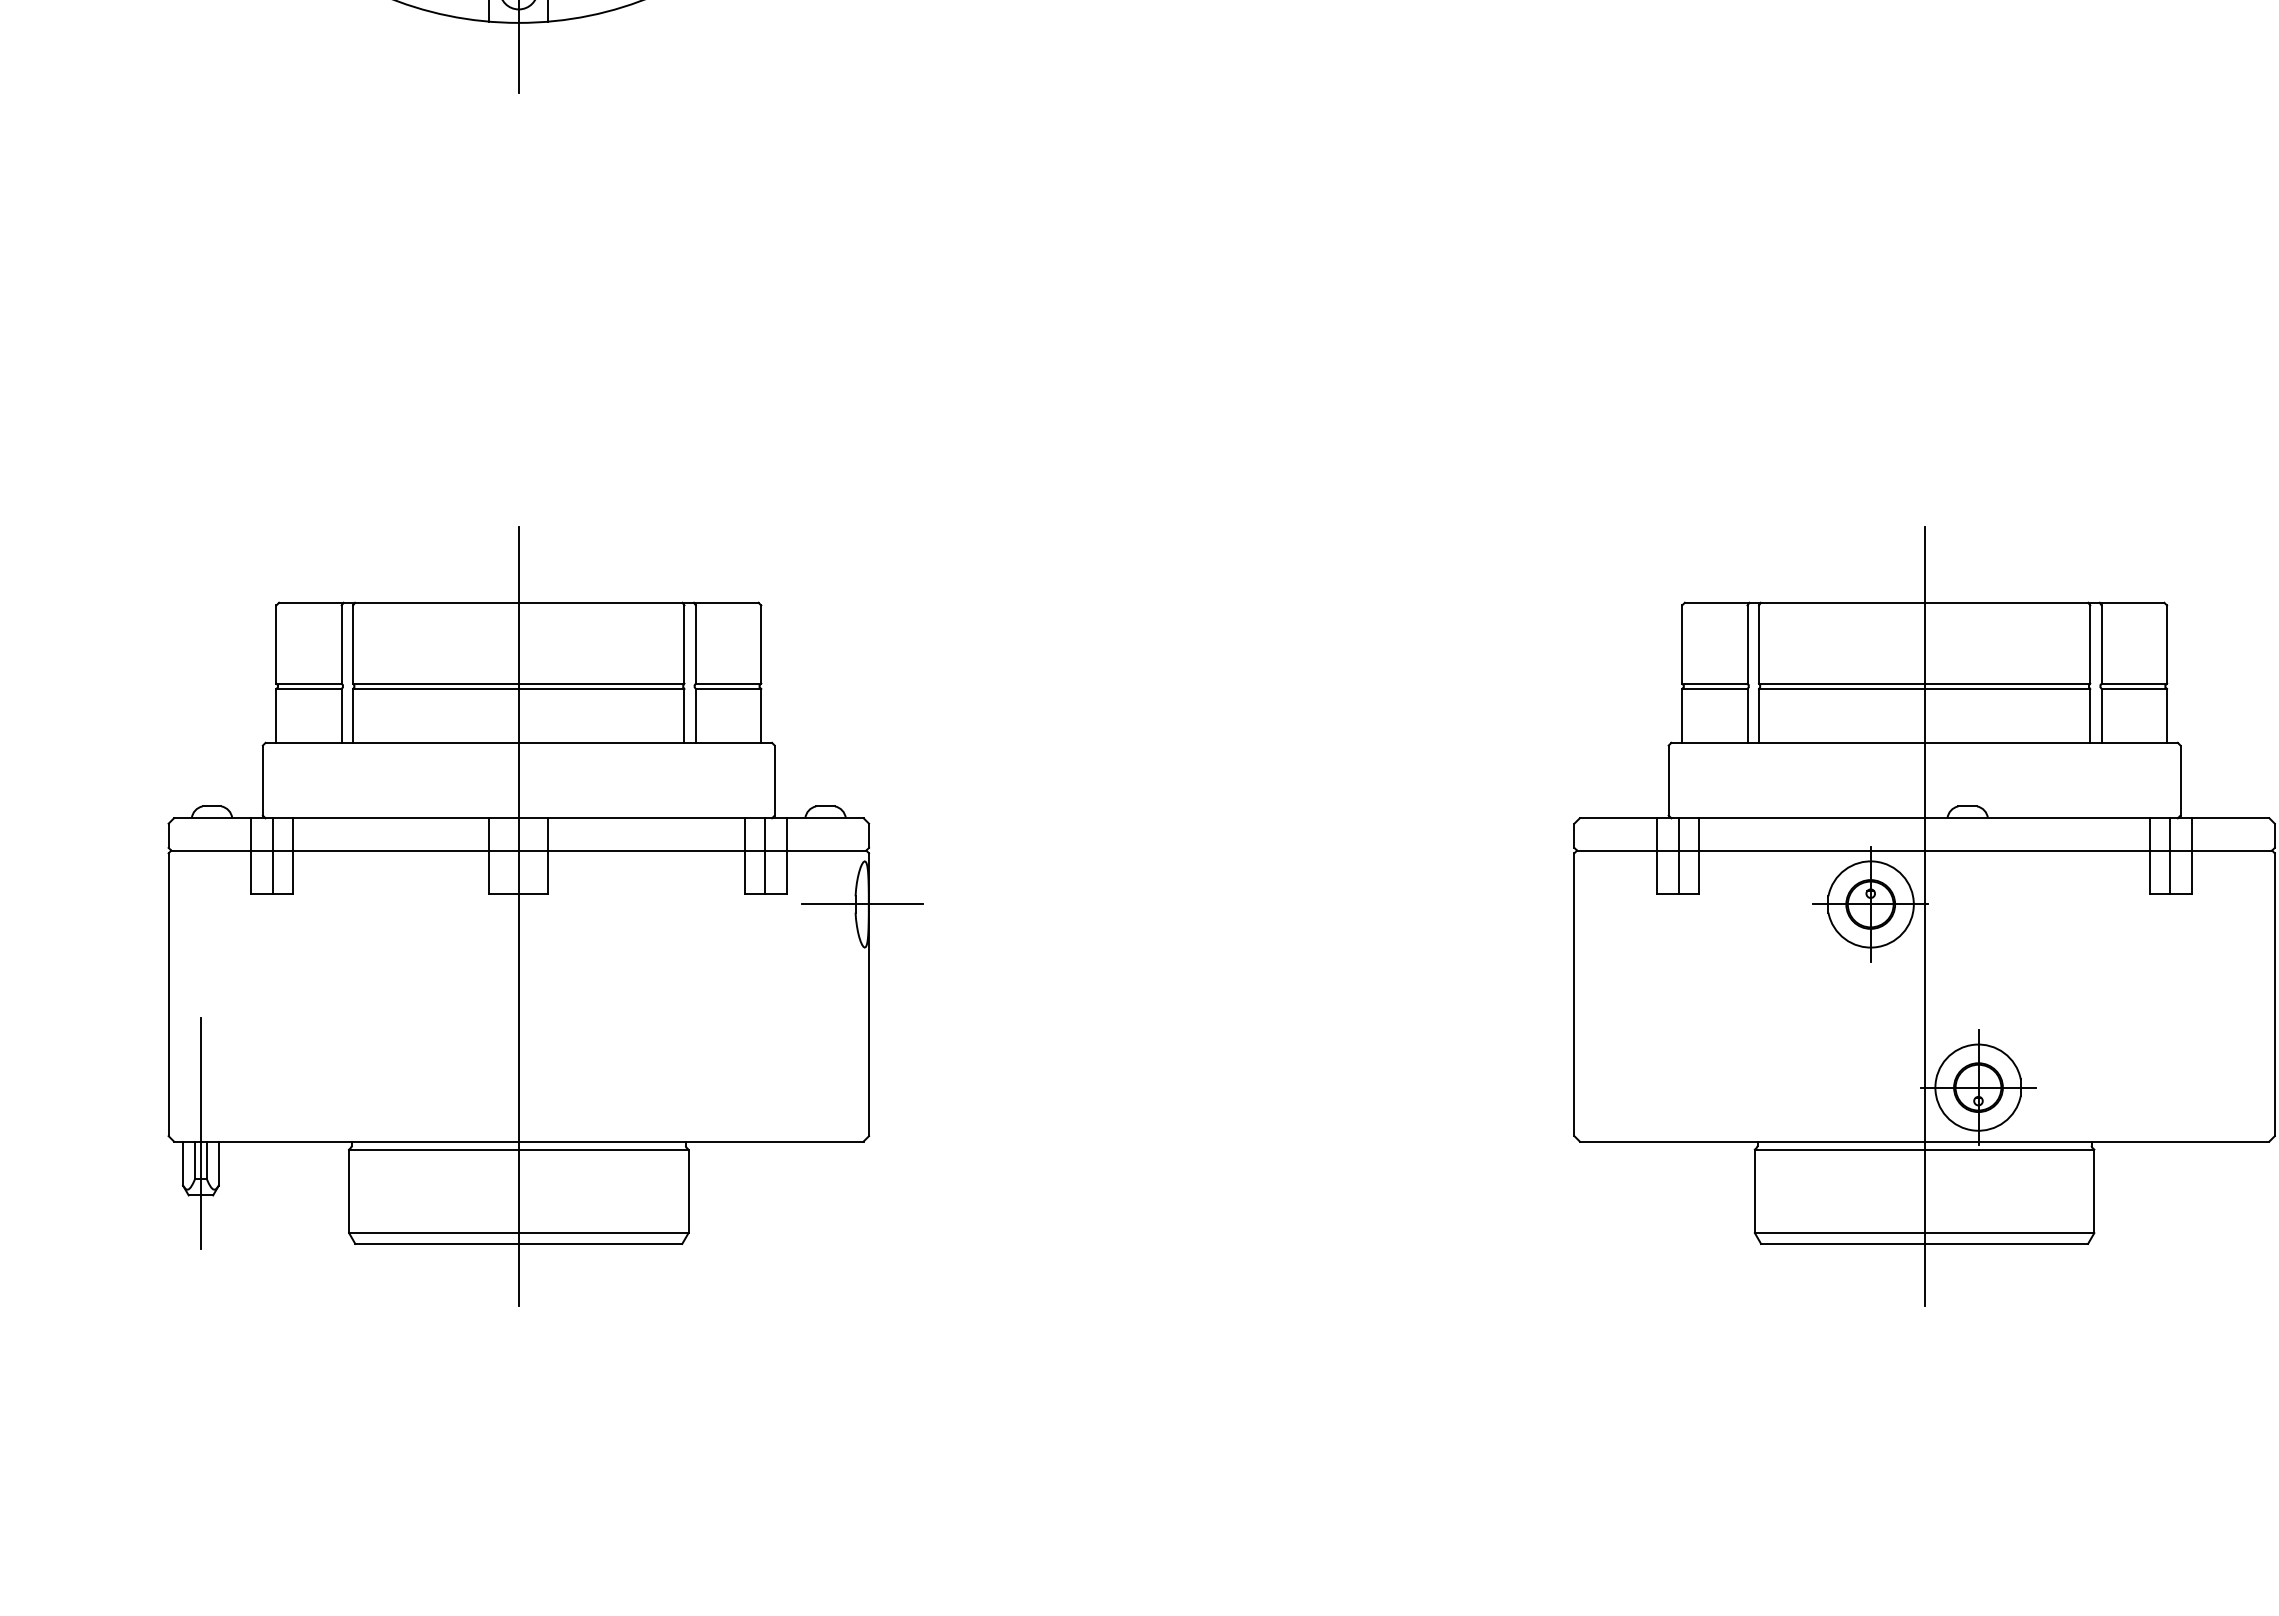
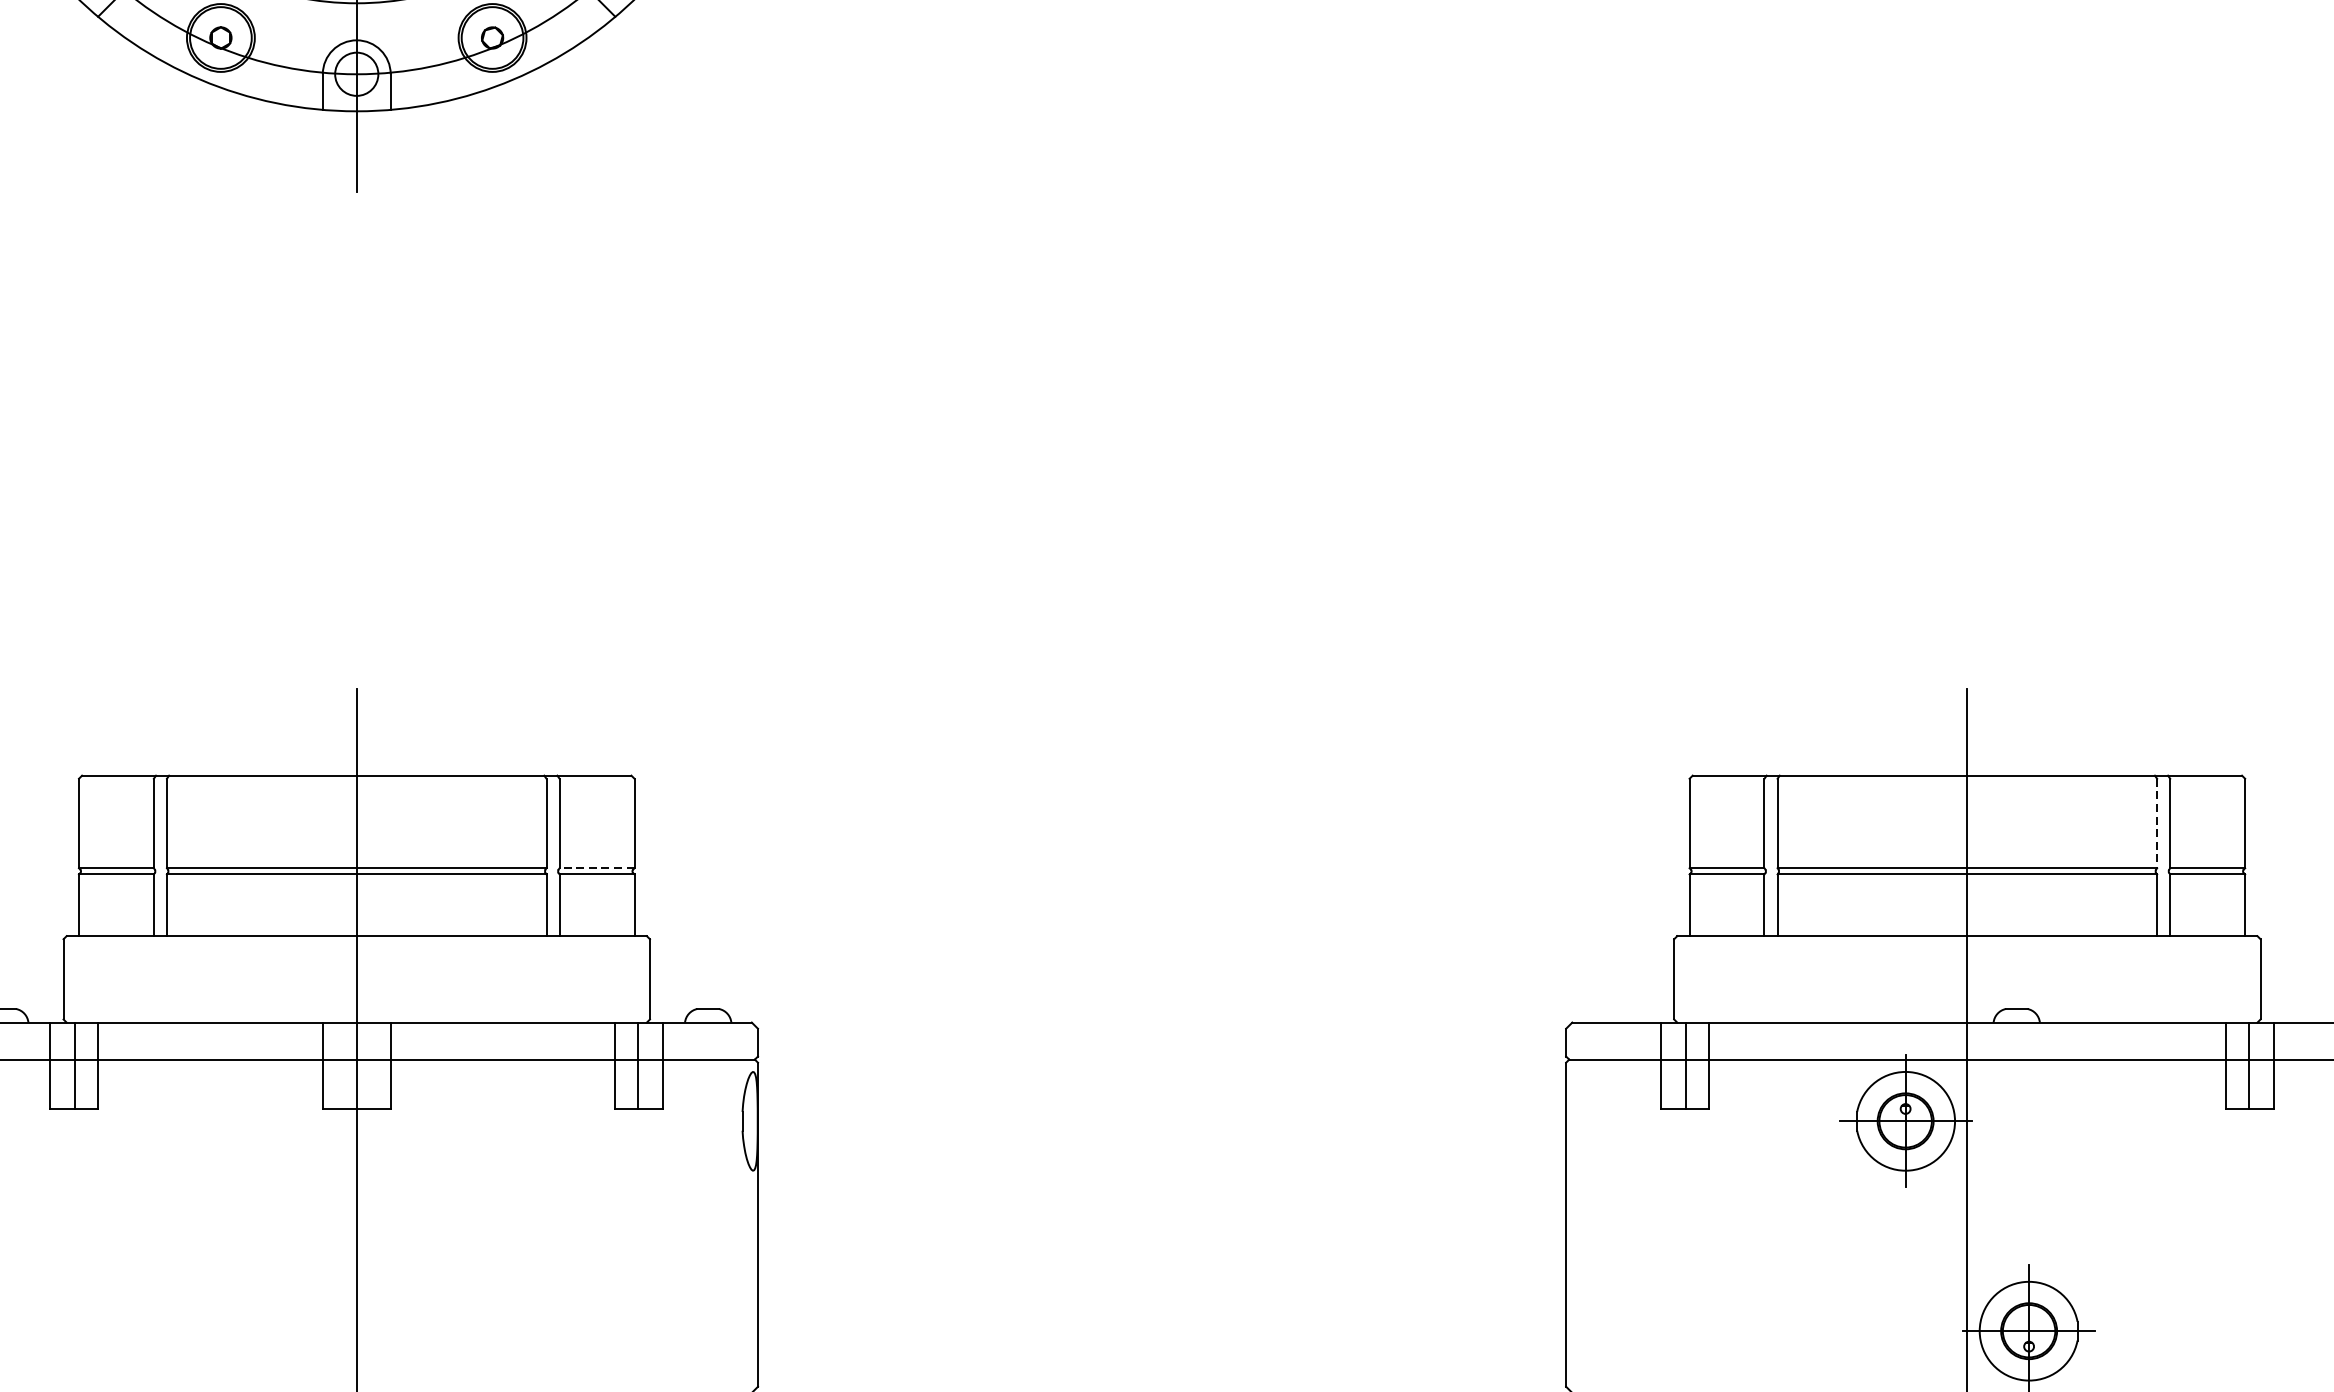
line: (2090, 645) -> (2157, 824), solid -> dashed
line: (728, 683) -> (596, 868), solid -> dashed
line: (861, 904) -> (749, 1121), removed

